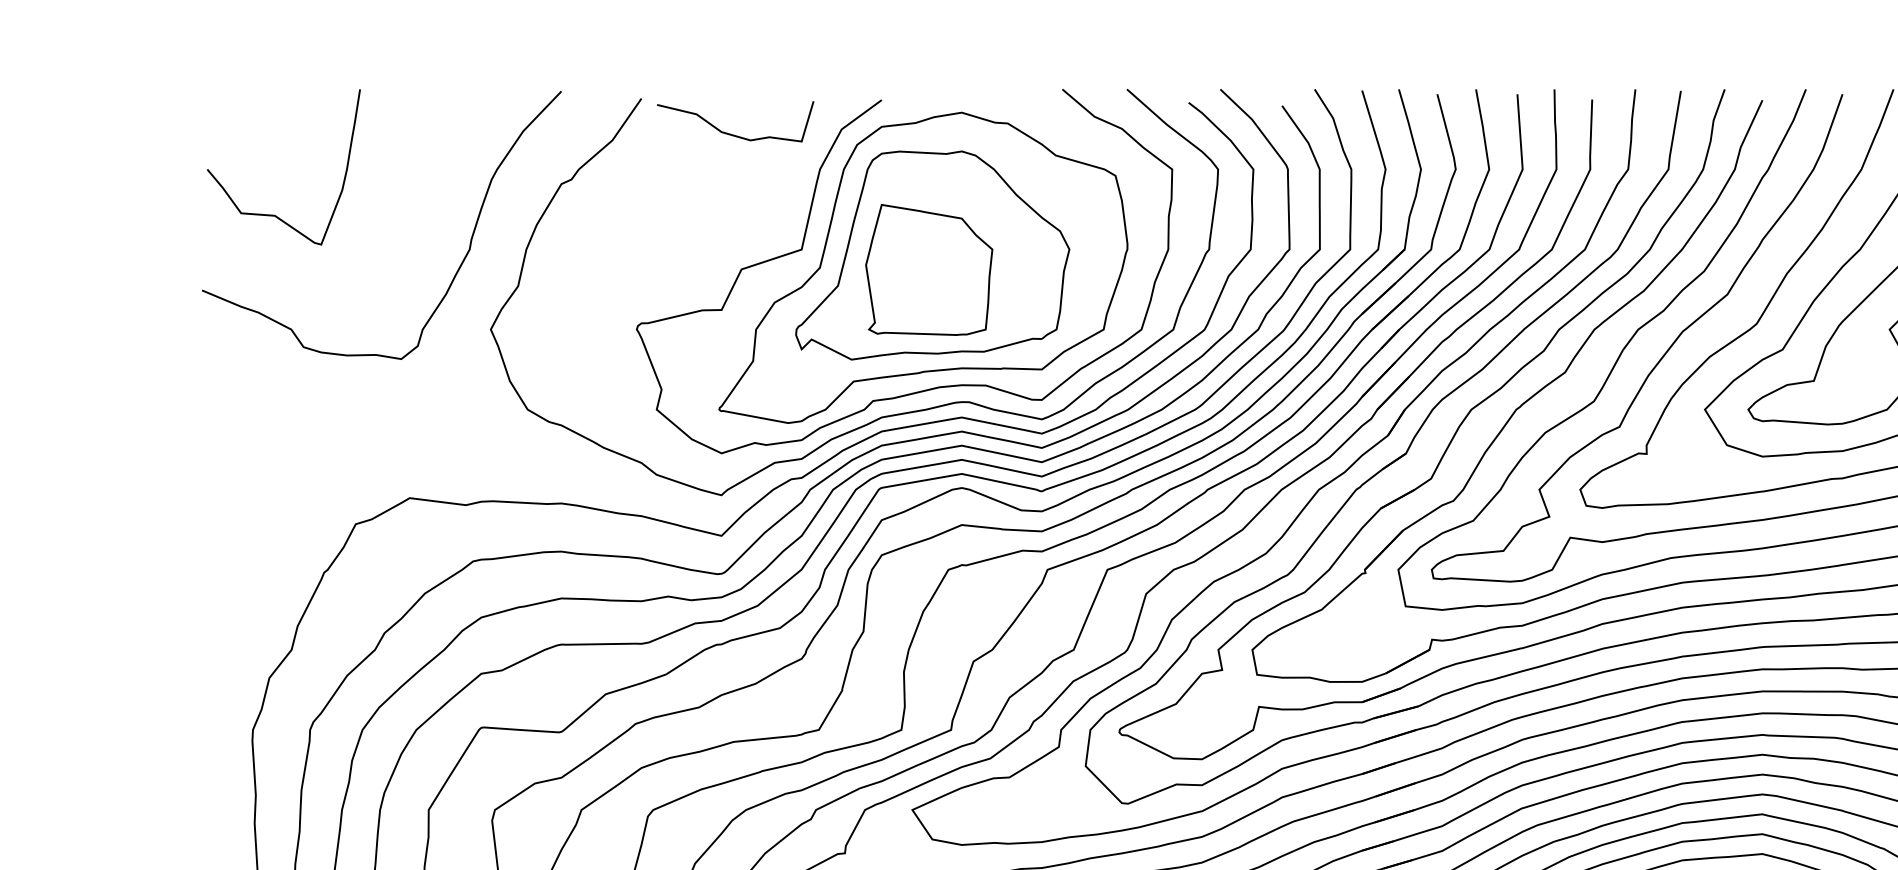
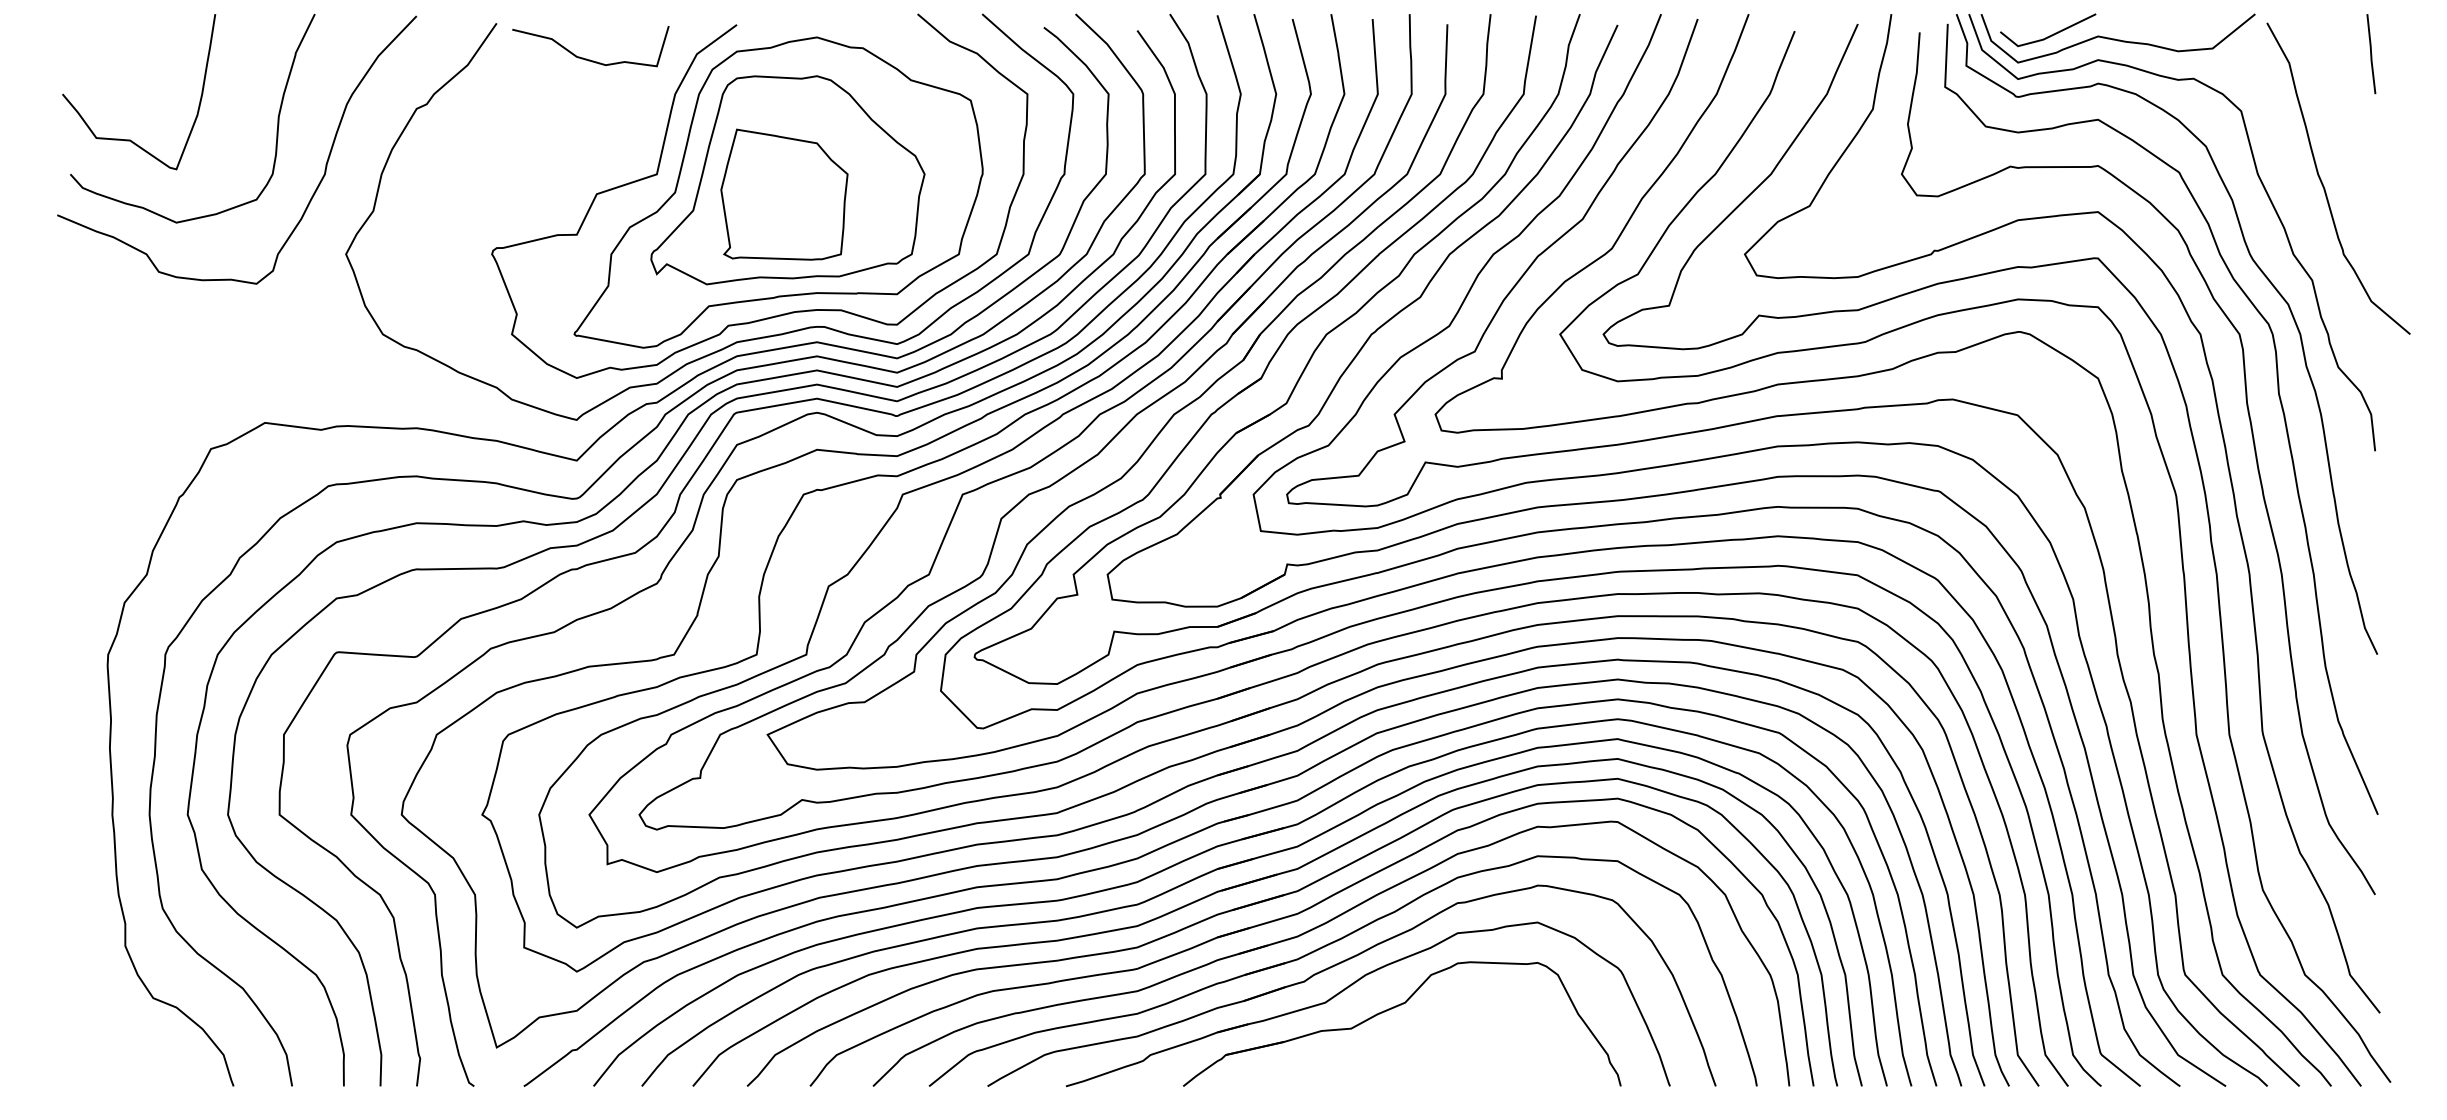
curve: (421, 205) -> (276, 130), added

